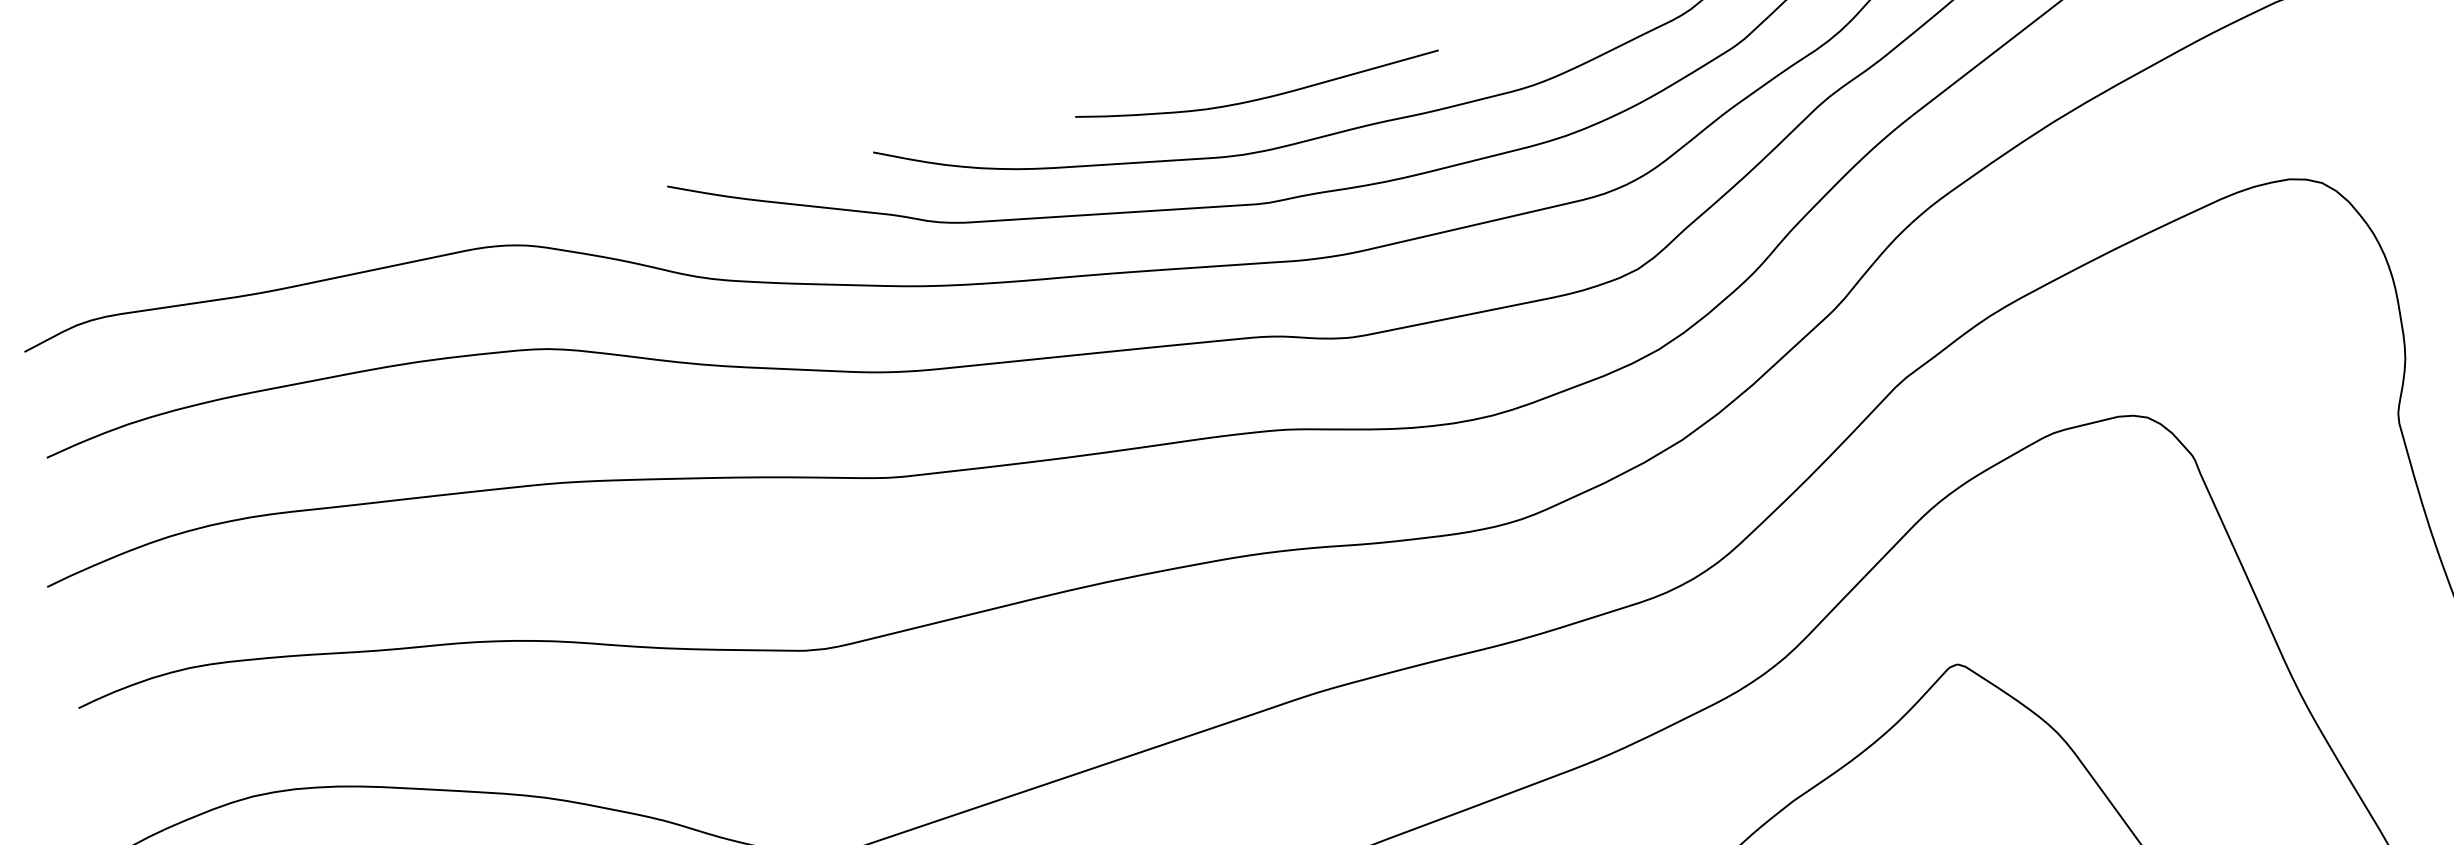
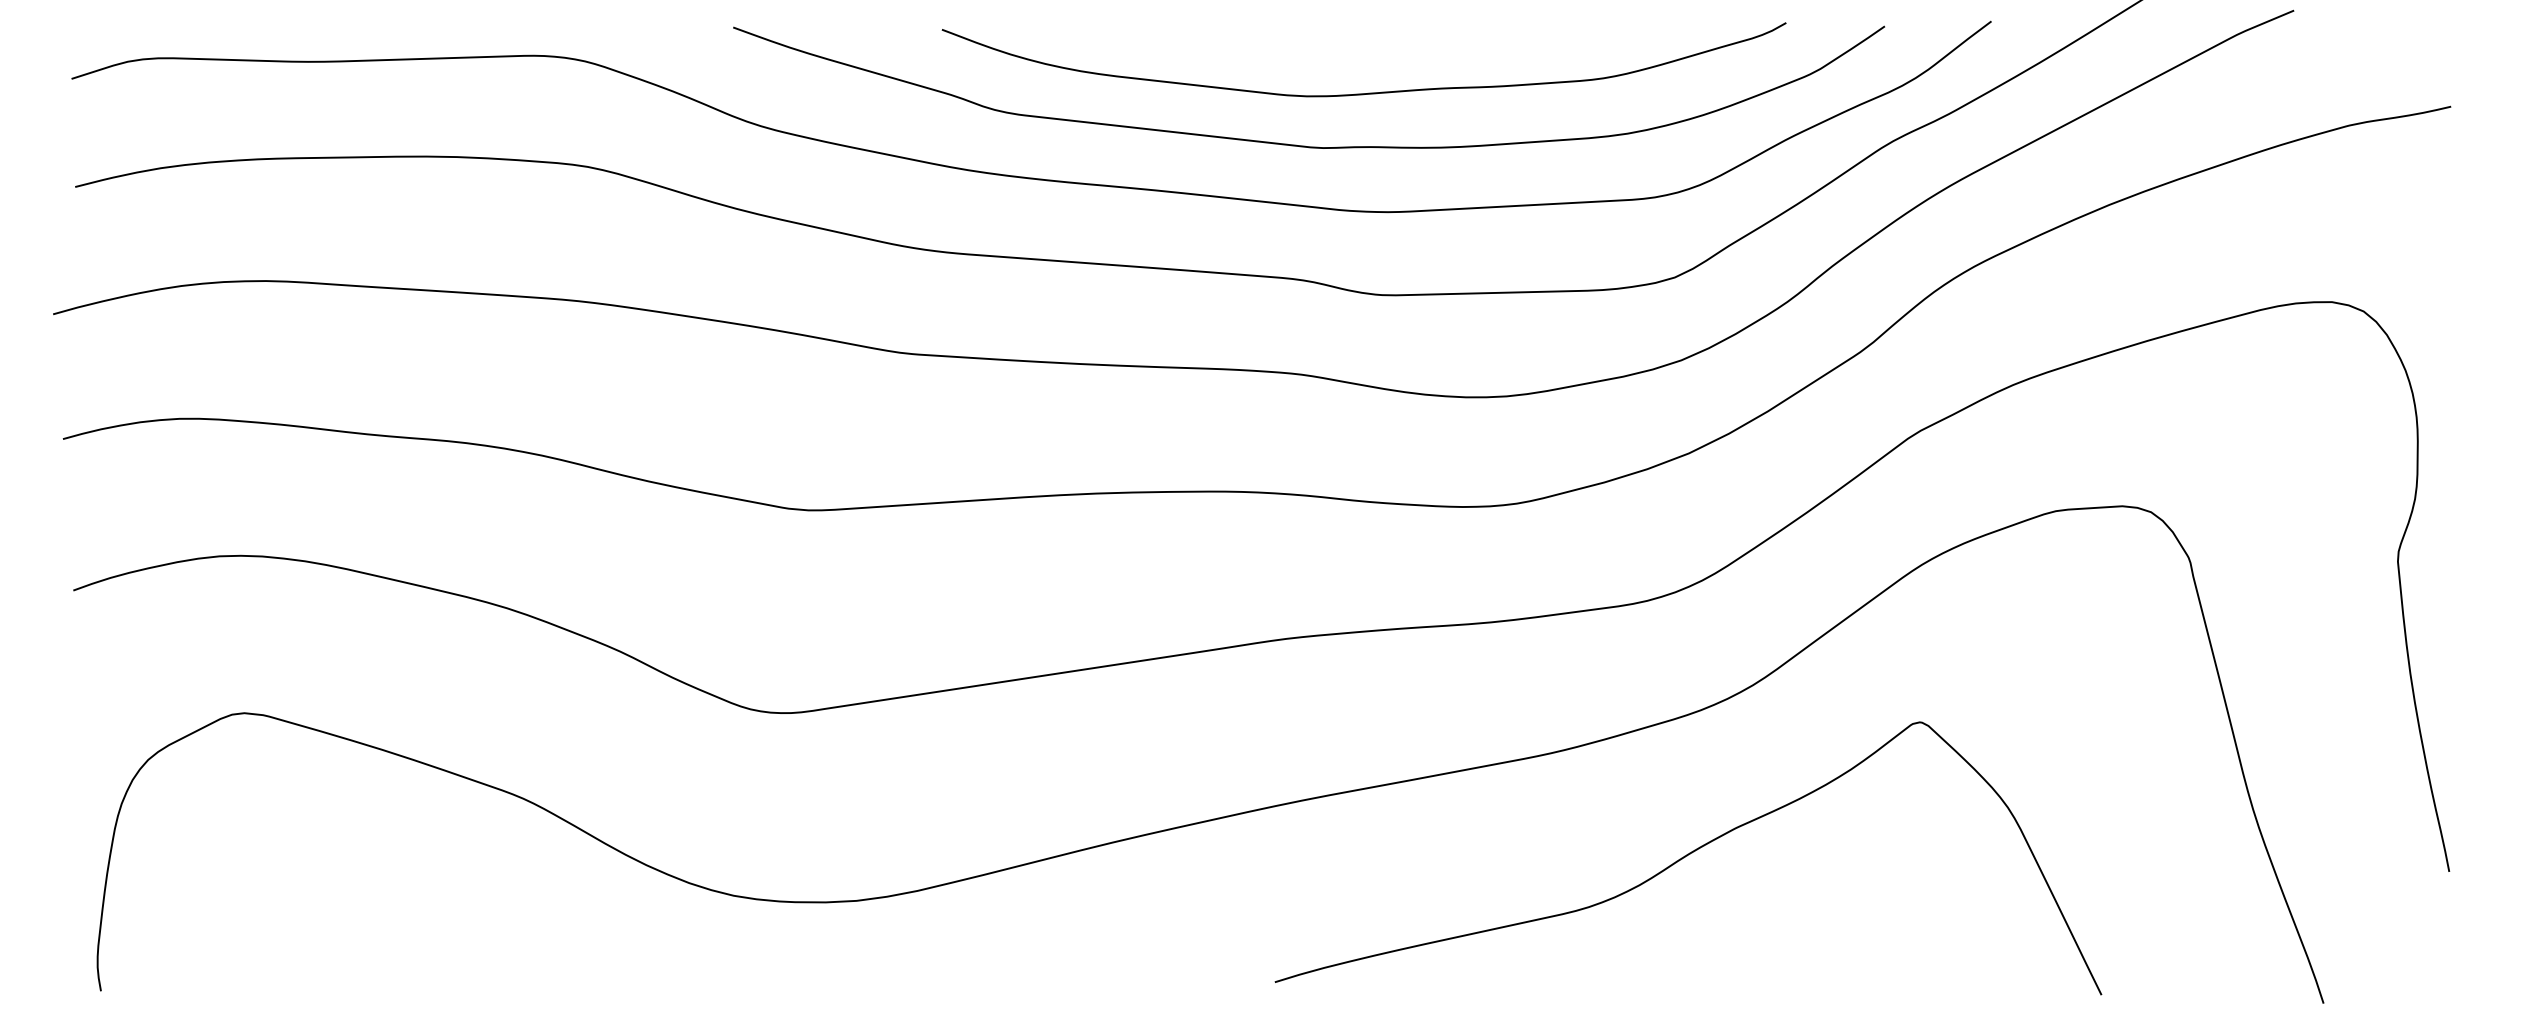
curve: (1259, 98) -> (1331, 43), removed

